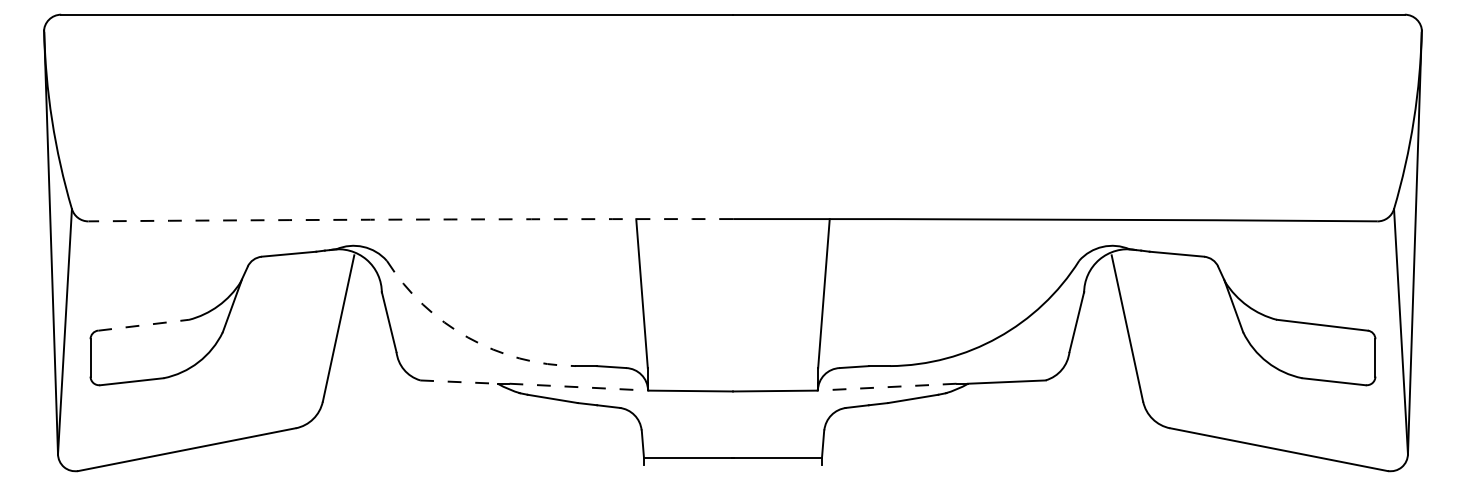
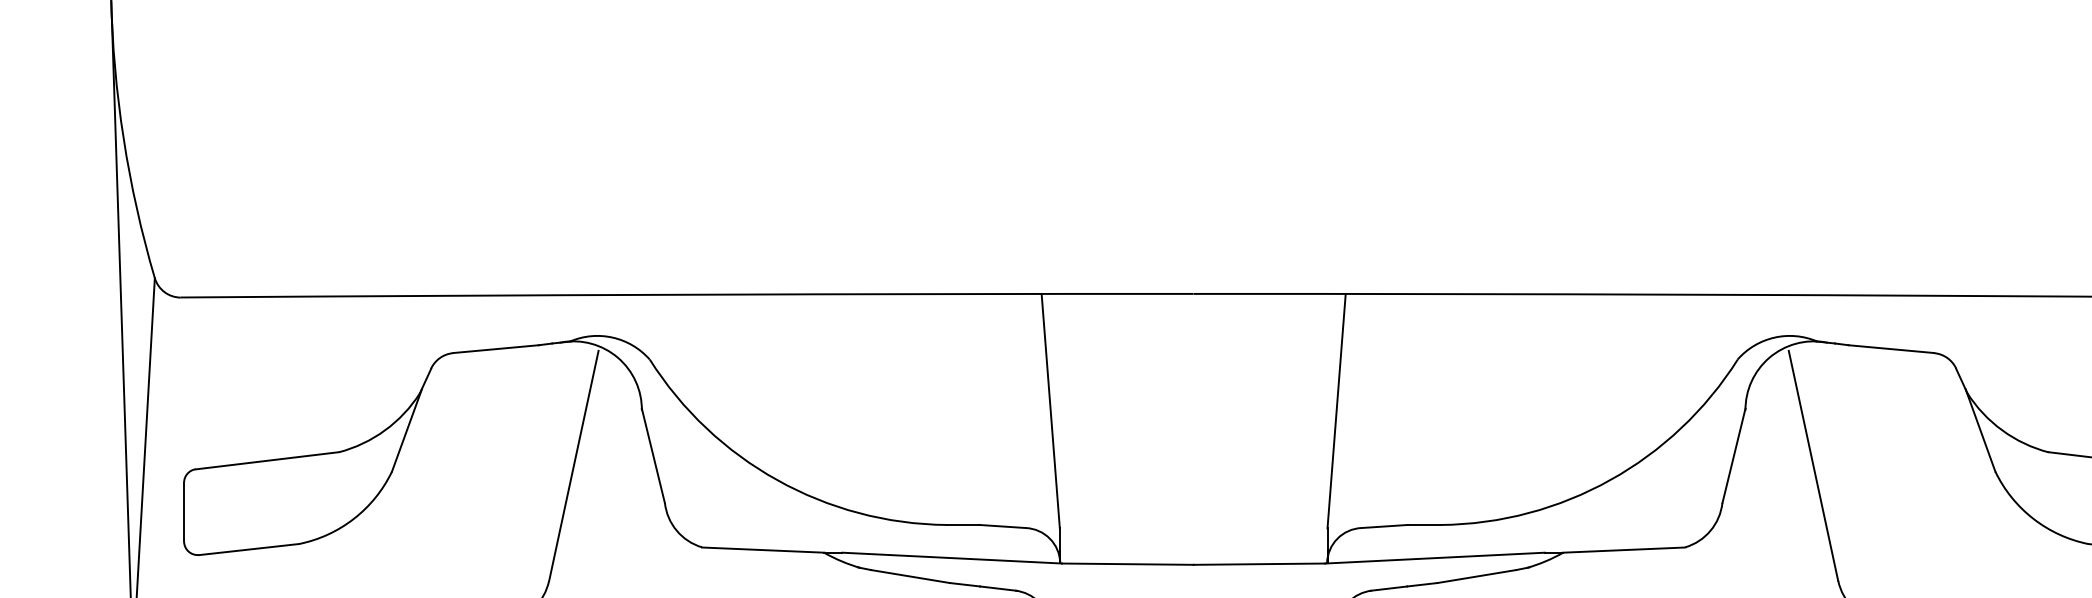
arc: (410, 219) -> (686, 294), dashed -> solid
line: (143, 325) -> (267, 461), dashed -> solid
arc: (468, 337) -> (778, 480), dashed -> solid
line: (459, 382) -> (763, 550), dashed -> solid
line: (579, 387) -> (952, 558), dashed -> solid
line: (886, 387) -> (1434, 558), dashed -> solid

